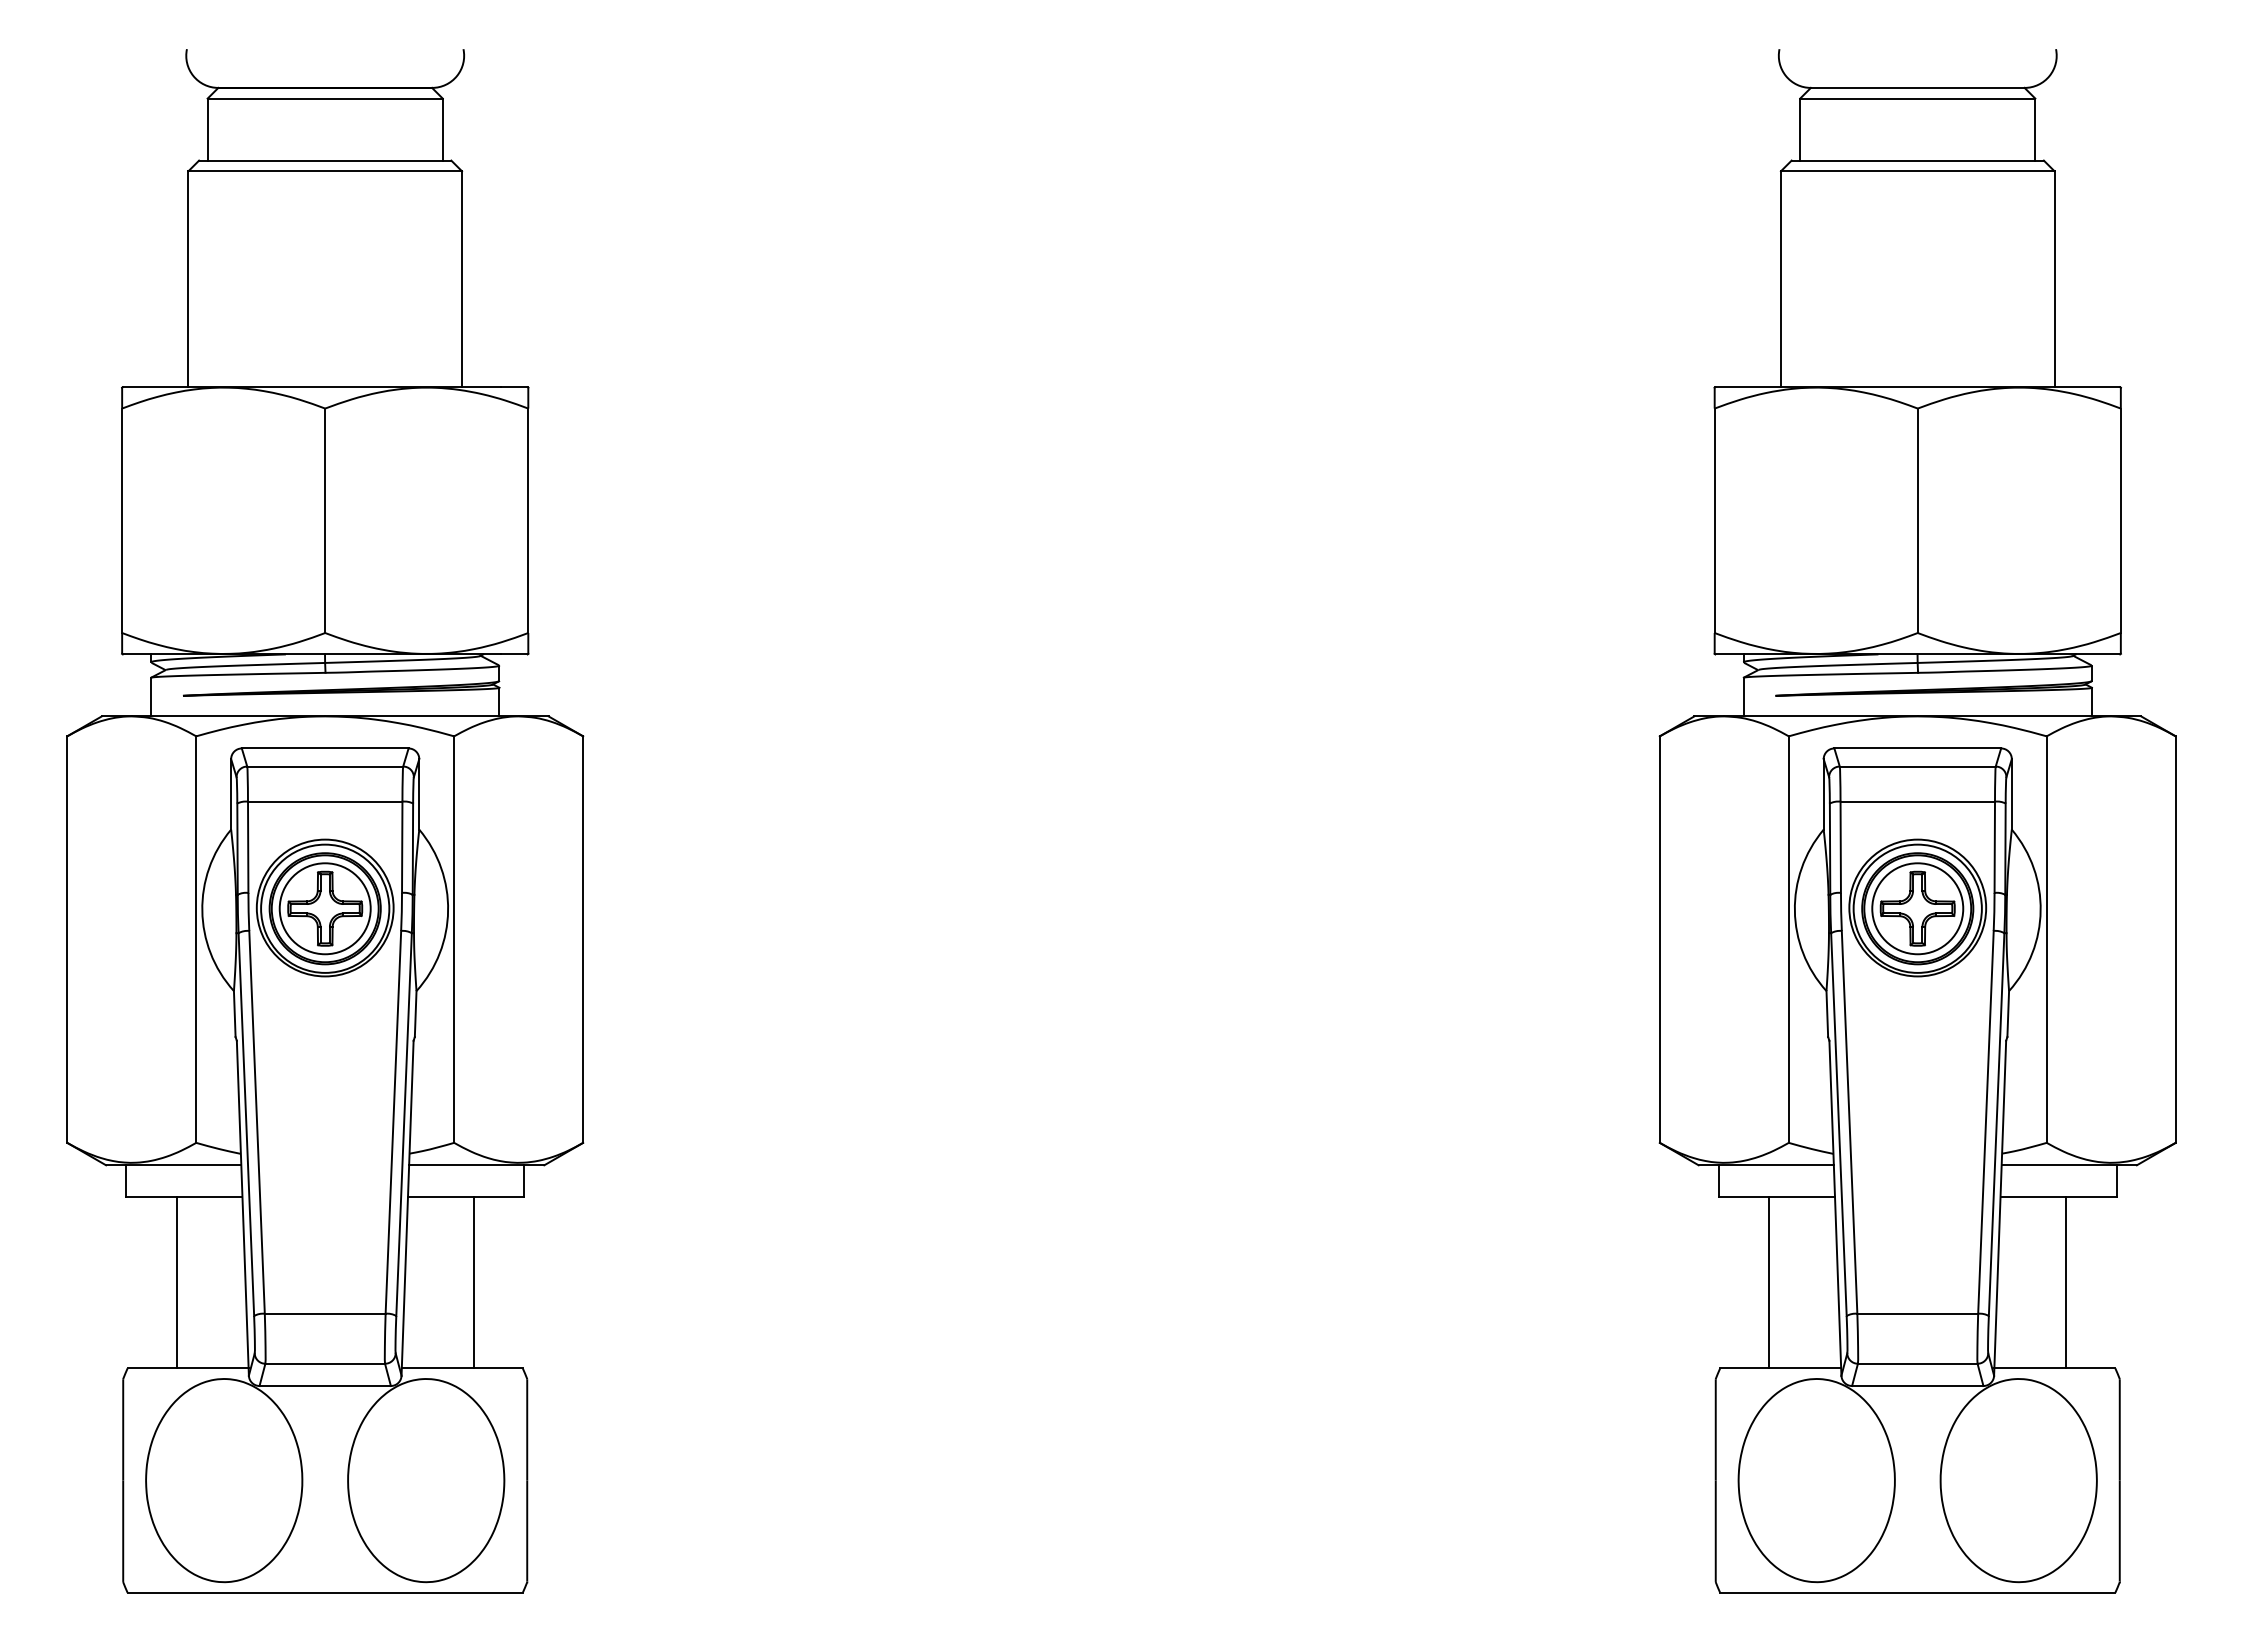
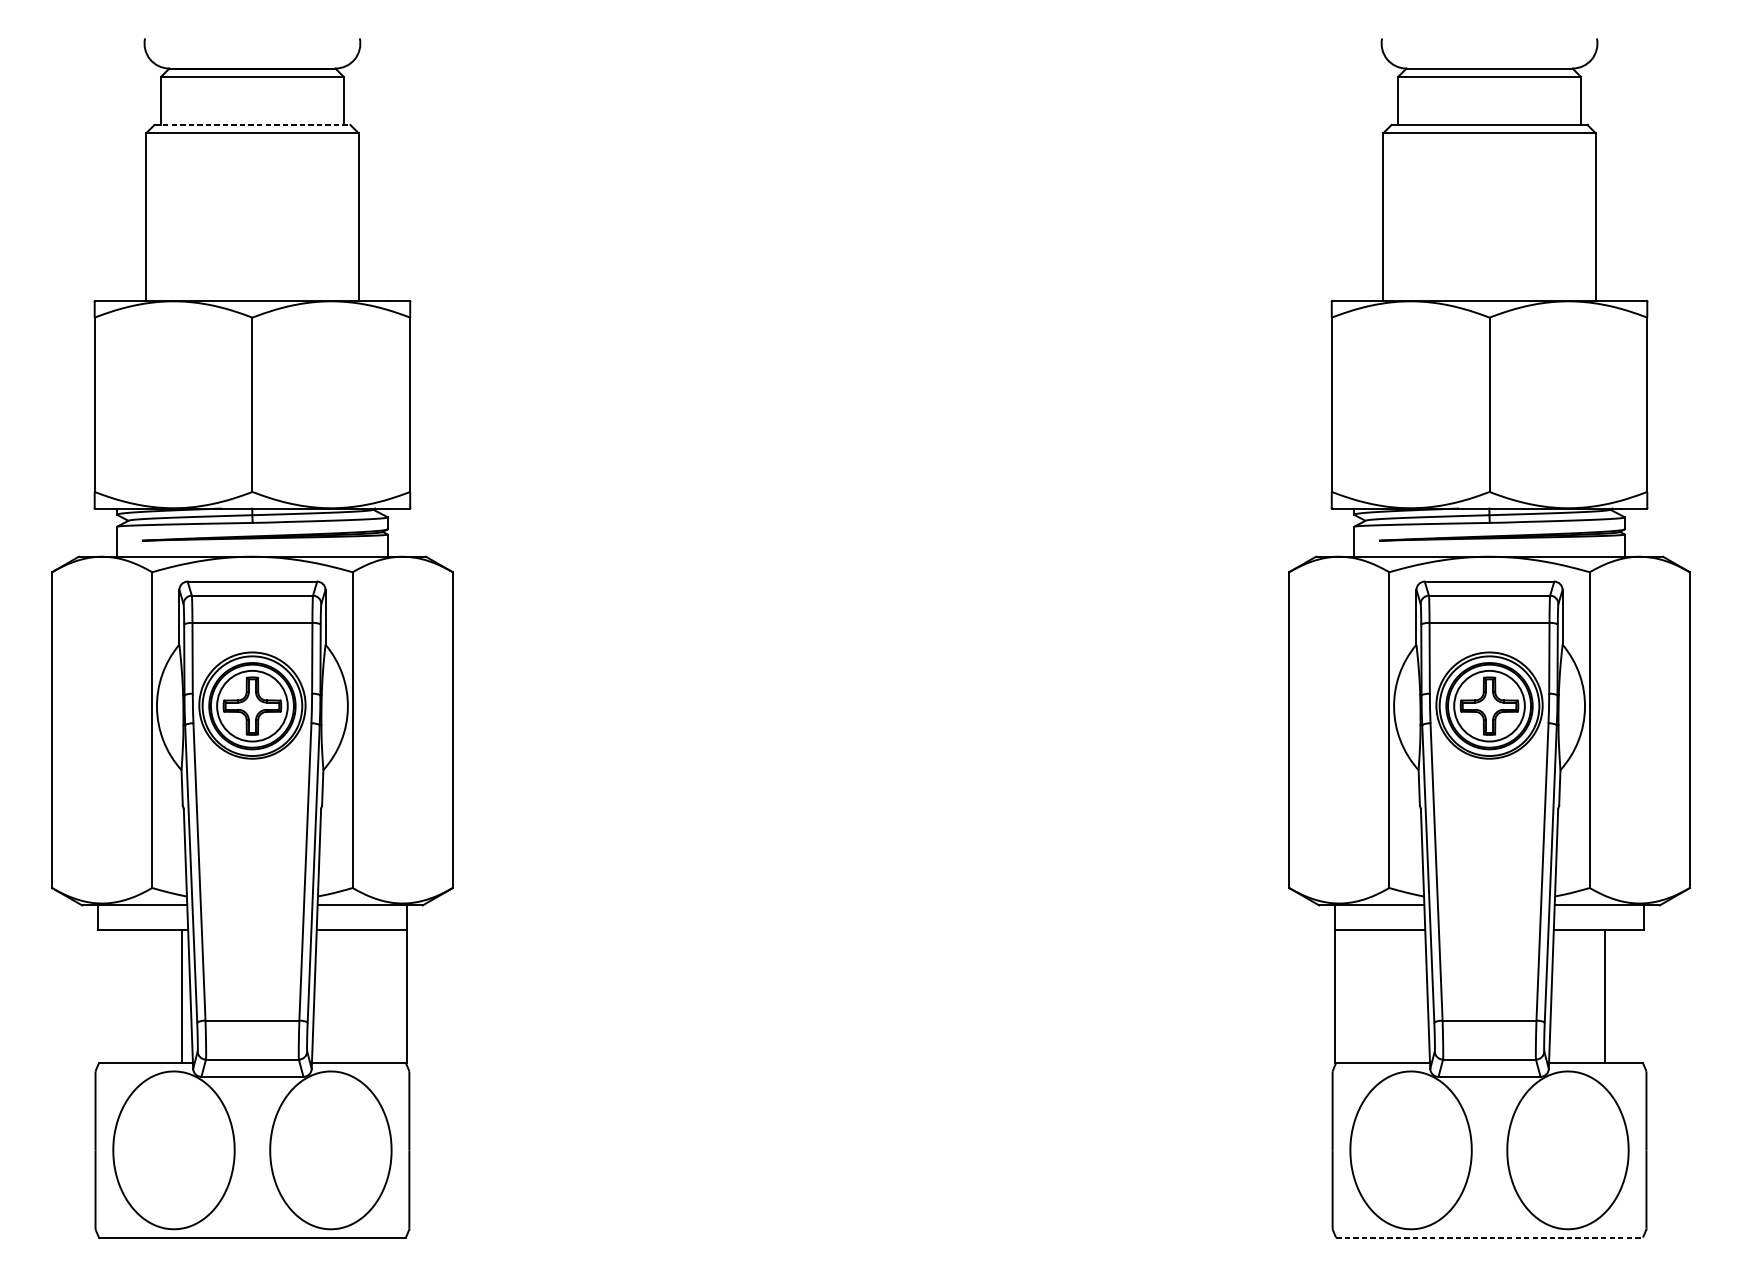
line: (325, 160) -> (252, 124), solid -> dashed
line: (176, 1282) -> (181, 996), moved
line: (473, 1282) -> (407, 996), moved
line: (1769, 1282) -> (1335, 996), moved
line: (1917, 1592) -> (1489, 1237), solid -> dashed

